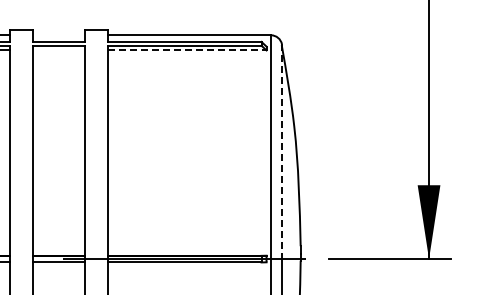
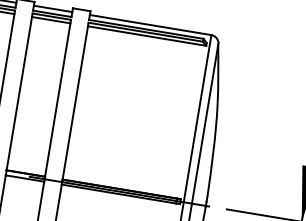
line: (58, 35) -> (52, 8), added
line: (58, 50) -> (50, 20), added
line: (187, 50) -> (147, 36), dashed -> solid
line: (281, 152) -> (204, 123), dashed -> solid

